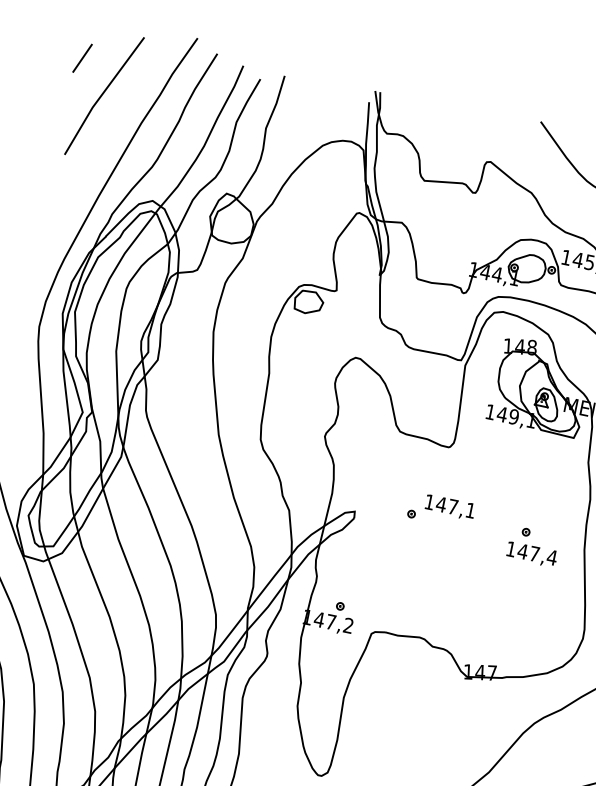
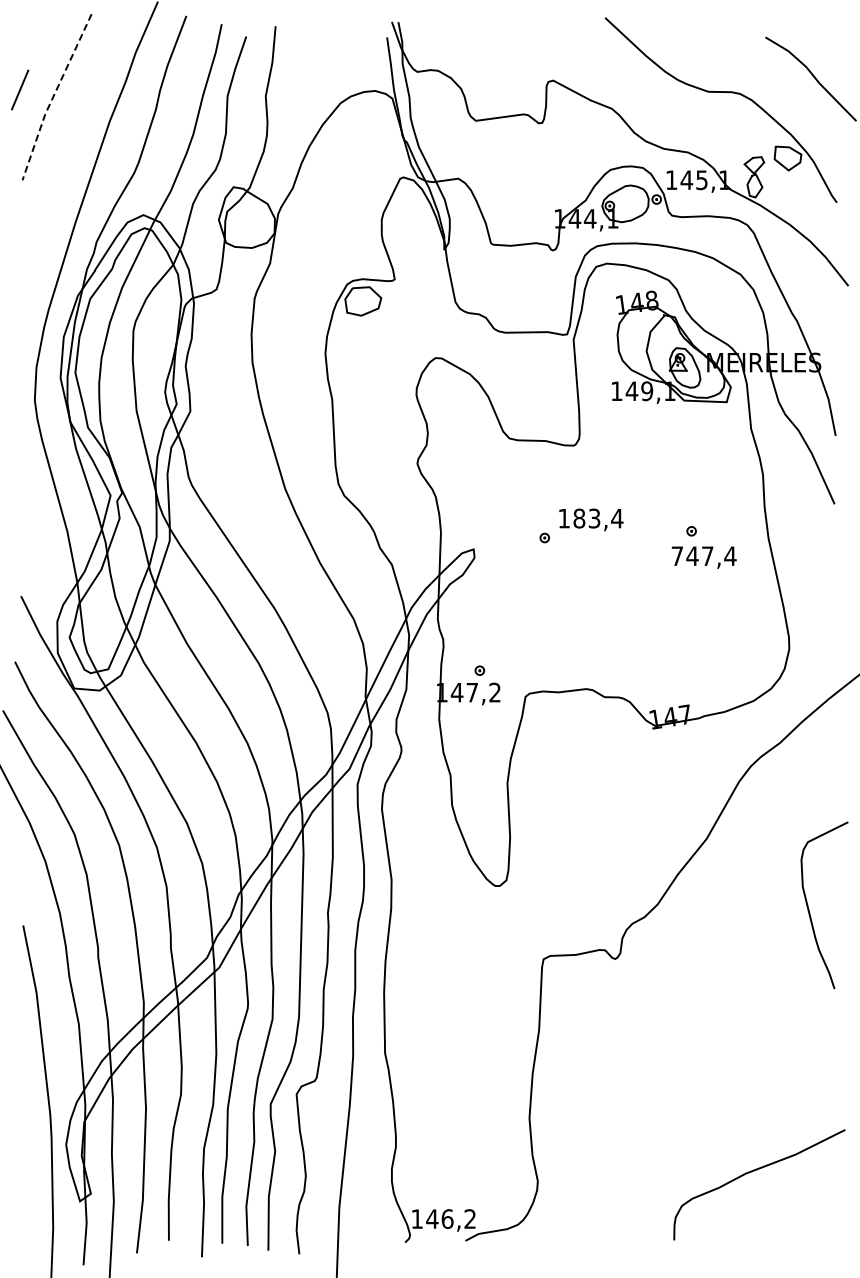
line: (82, 58) -> (20, 89), moved
line: (101, 94) -> (53, 96), solid -> dashed
text: (456, 507) -> (598, 518), 147,1 -> 183,4
text: (510, 548) -> (676, 555), 147,4 -> 747,4

